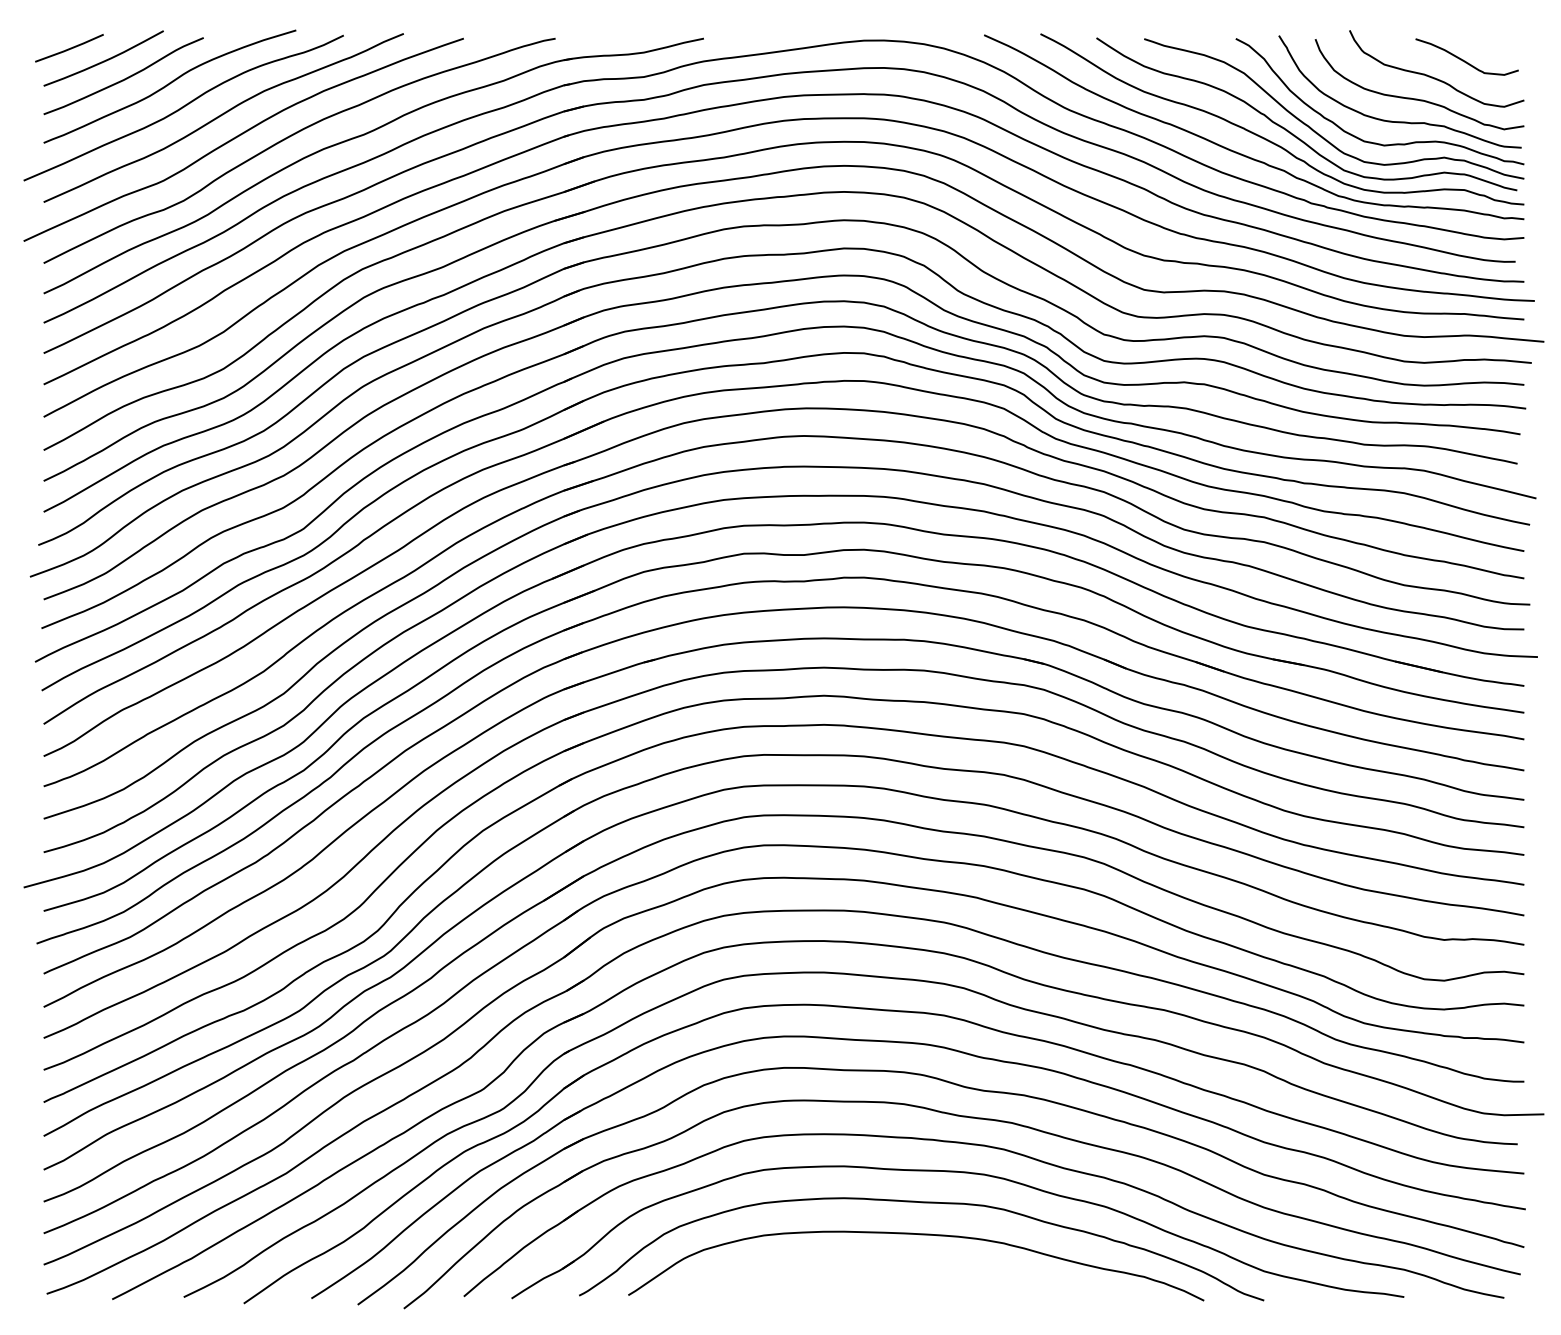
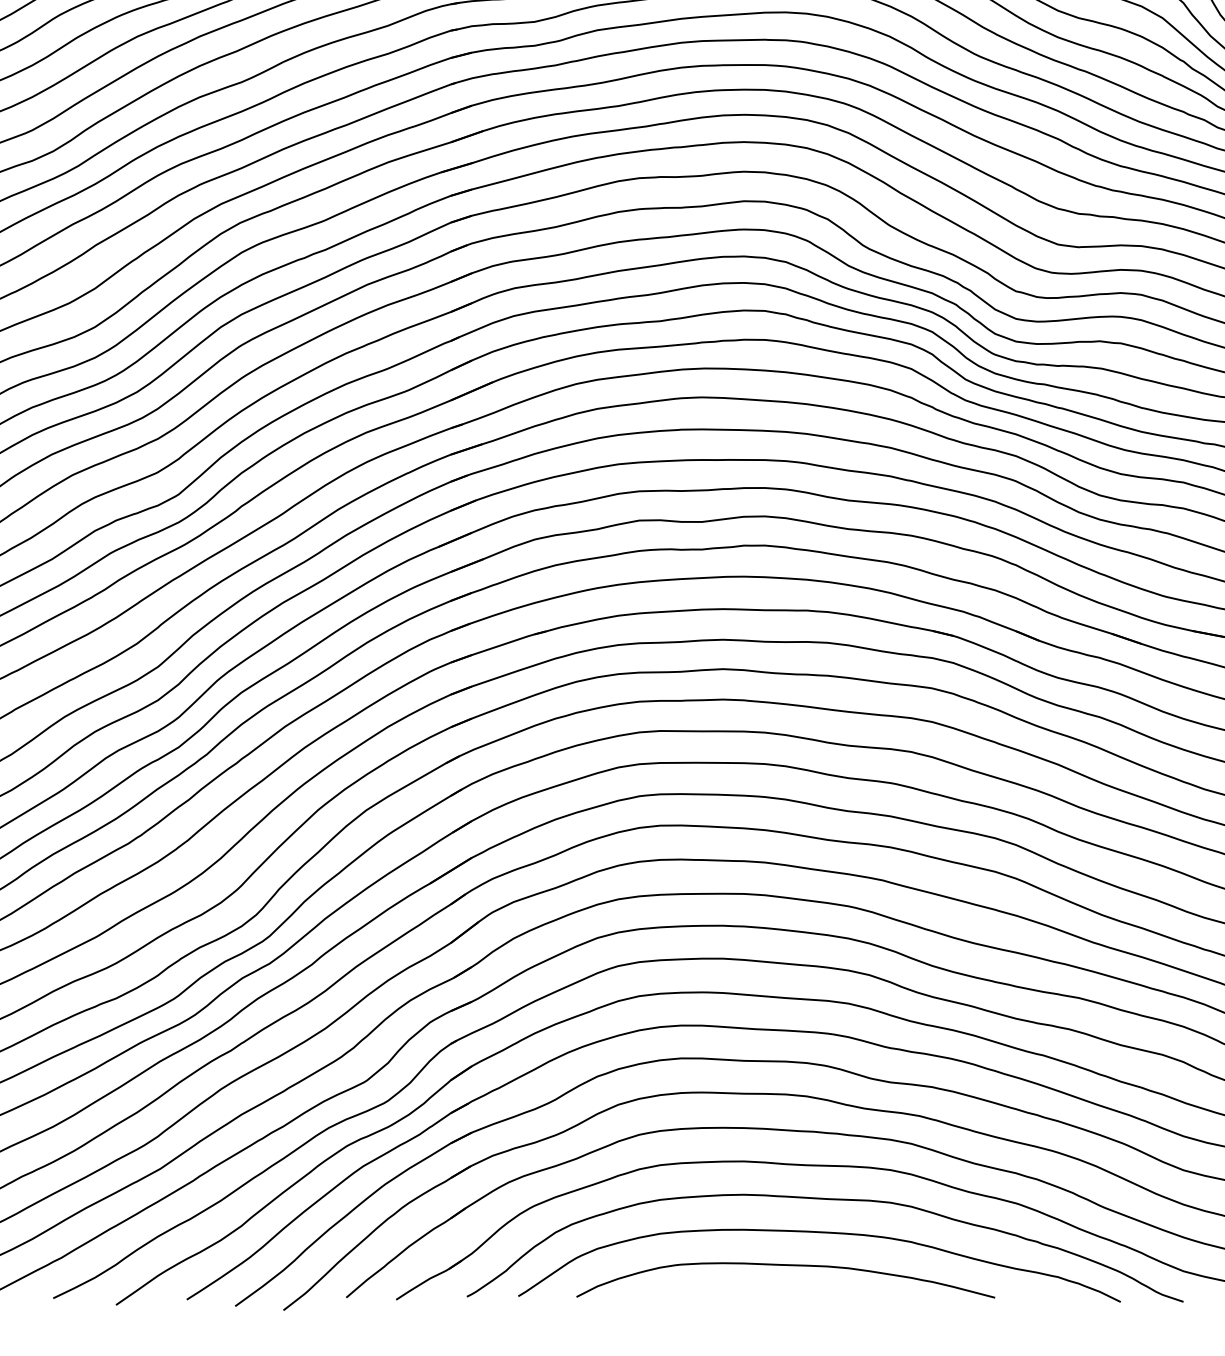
curve: (883, 1266) -> (785, 1266), added

